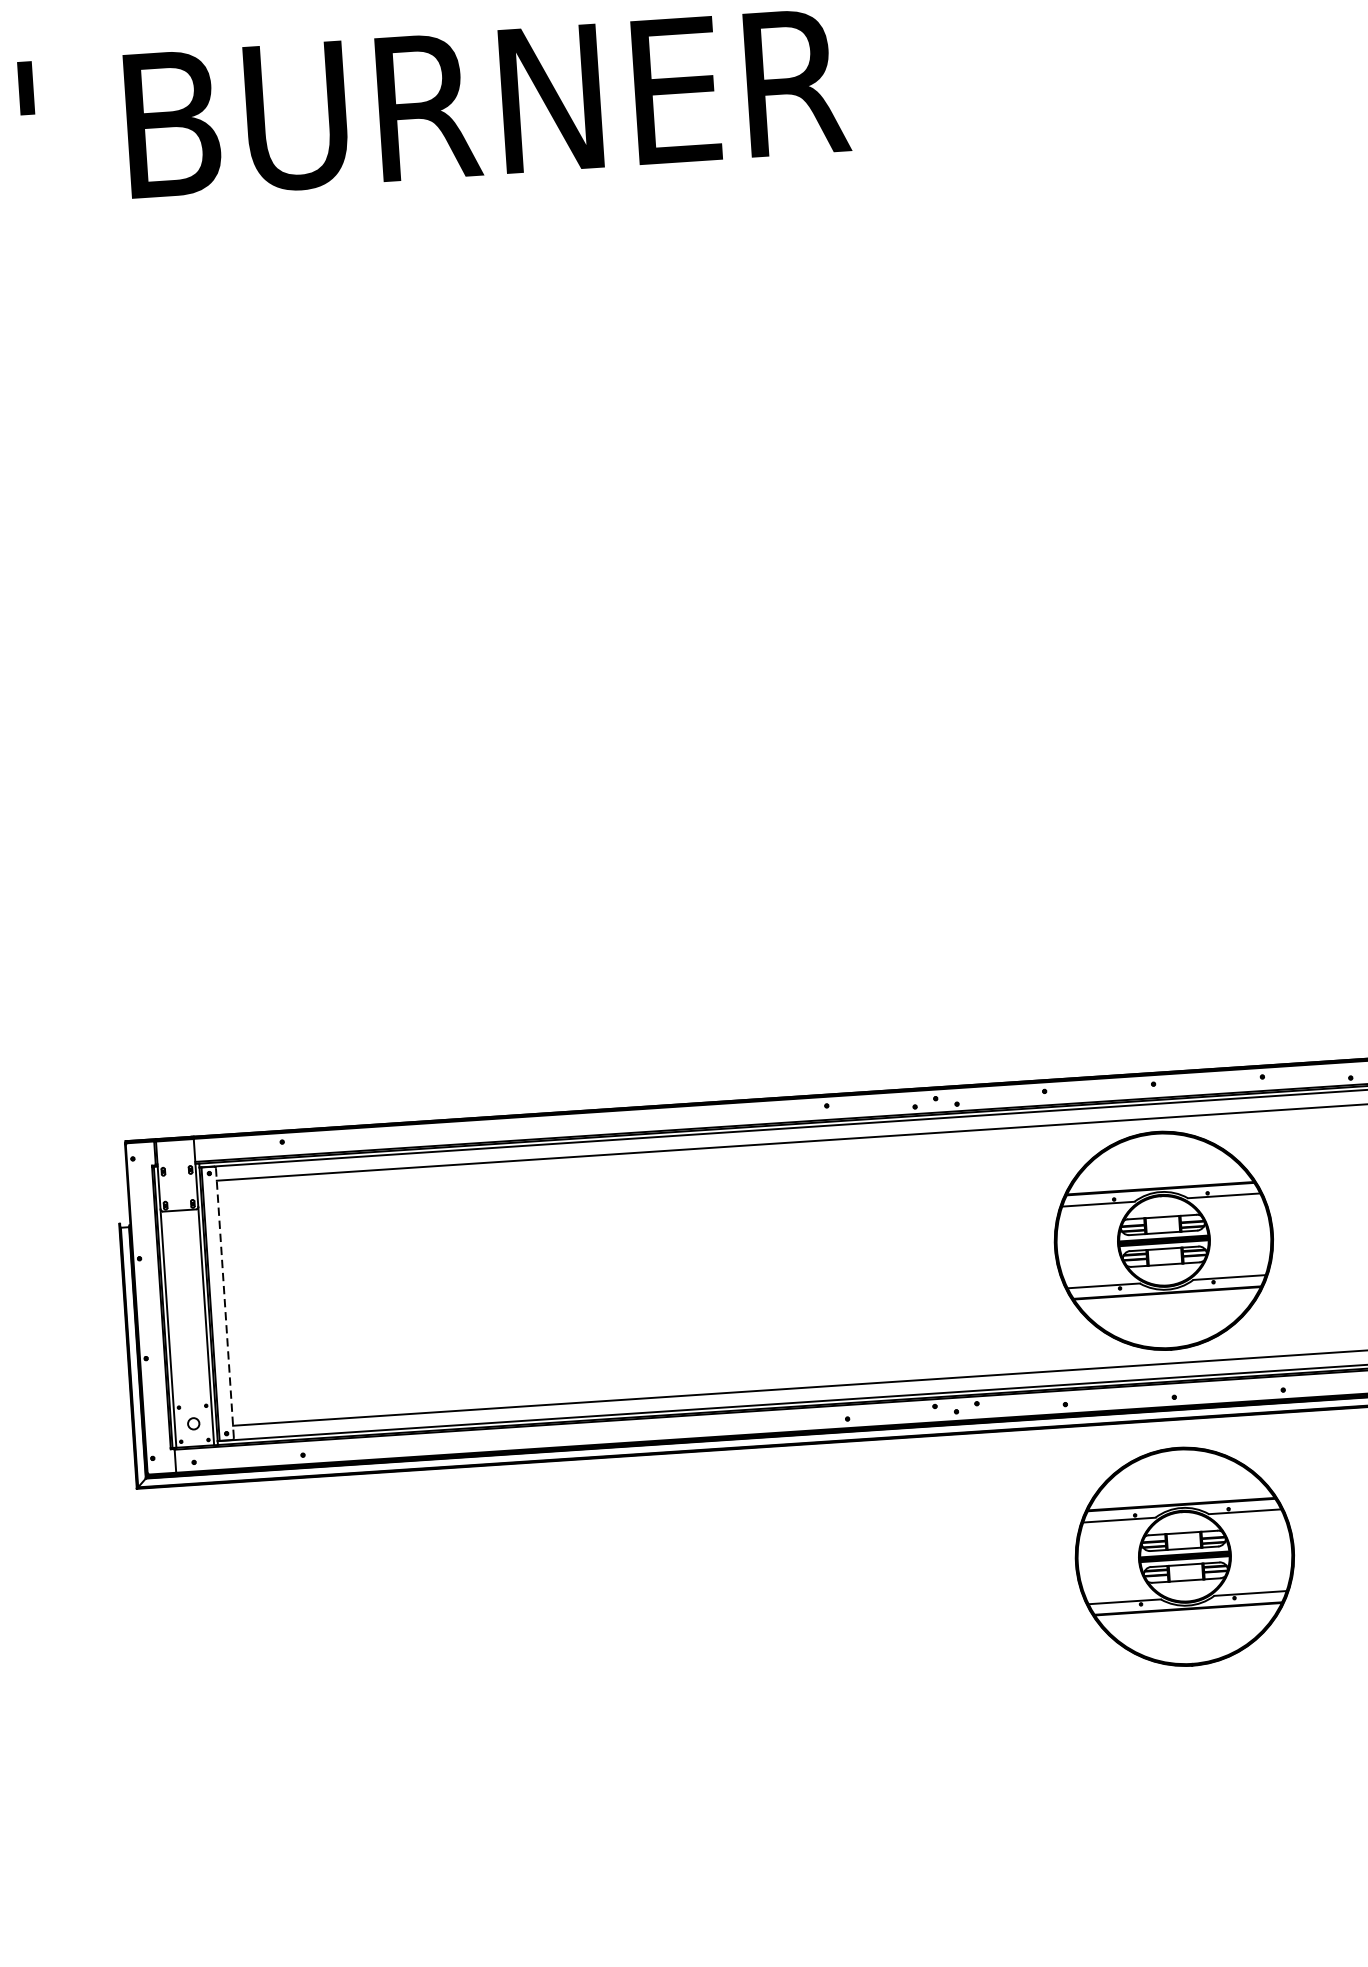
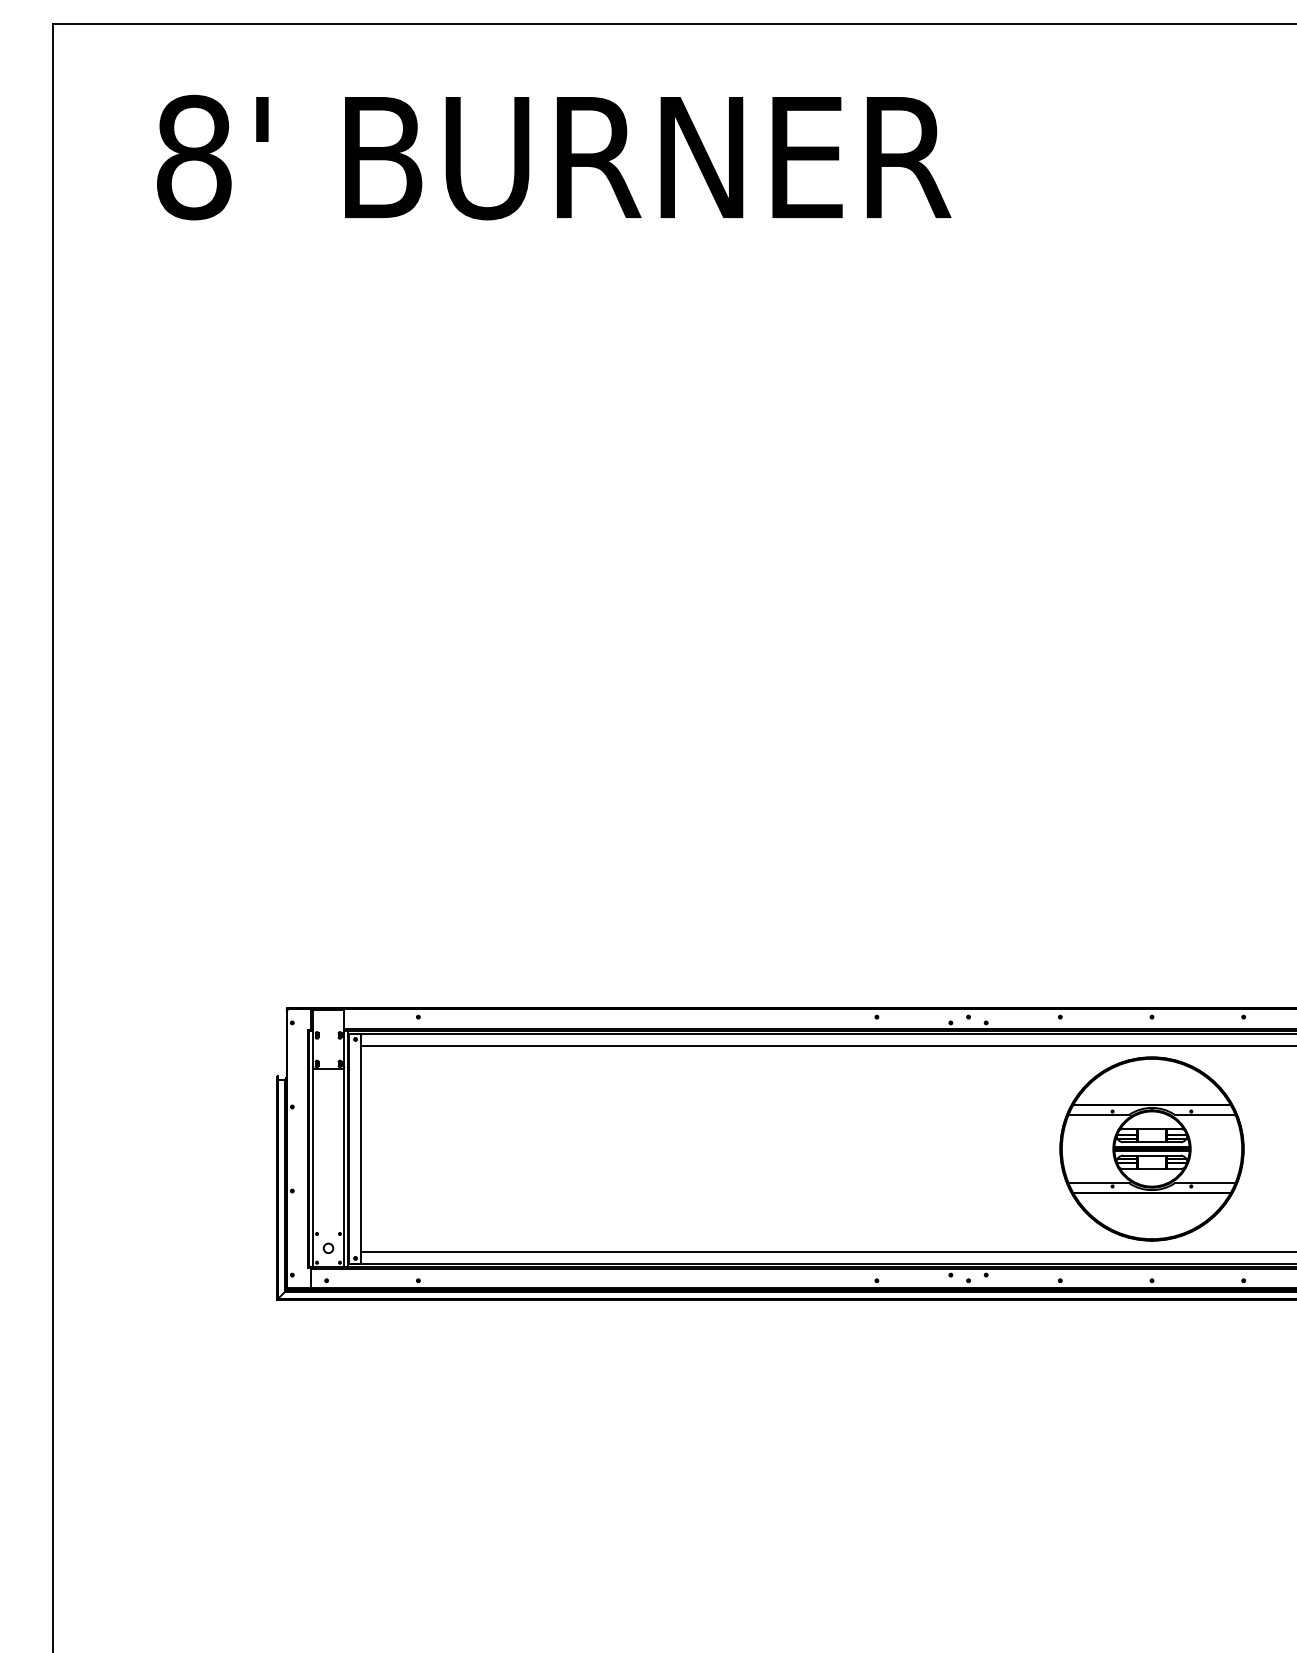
line: (225, 1303) -> (361, 1149), dashed -> solid
part: (1184, 1556) -> (1151, 1414), removed

